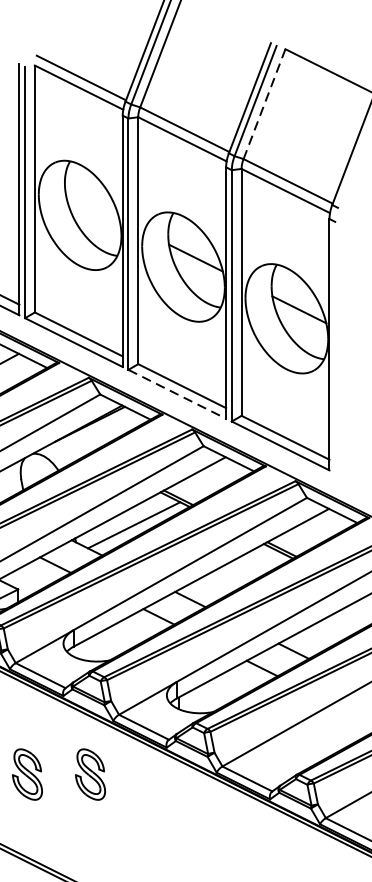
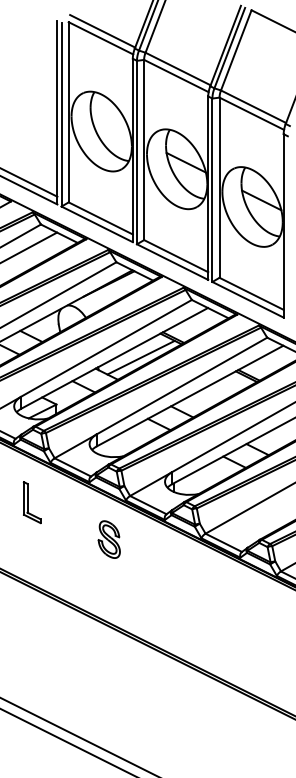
line: (264, 104) -> (236, 50), dashed -> solid
line: (177, 394) -> (172, 262), dashed -> solid
part: (26, 774) -> (62, 539), removed

